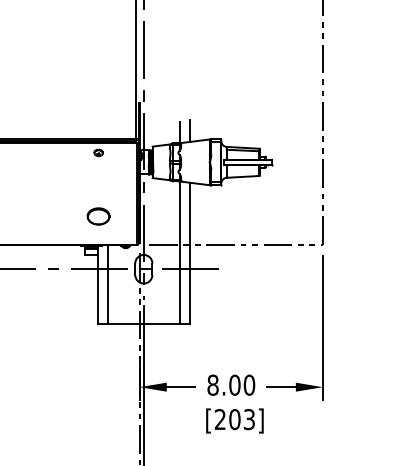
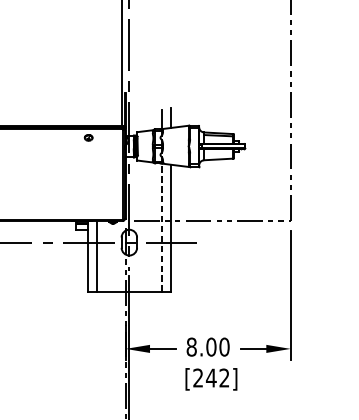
part: (98, 216) -> (88, 195), removed
line: (179, 252) -> (161, 227), solid -> dashed
text: (241, 419) -> (217, 378), [203] -> [242]

